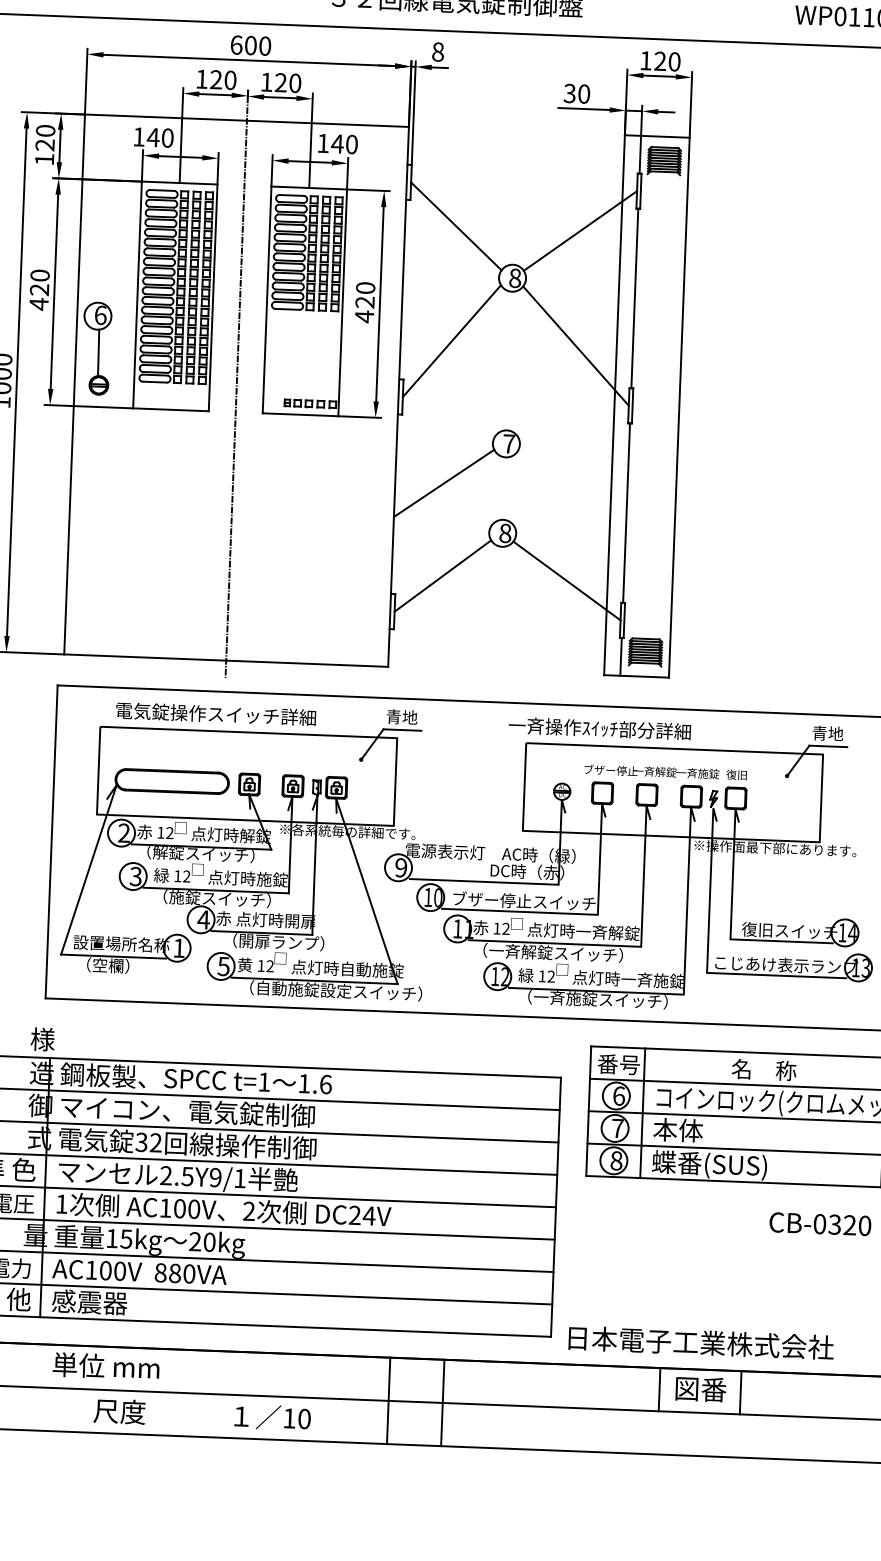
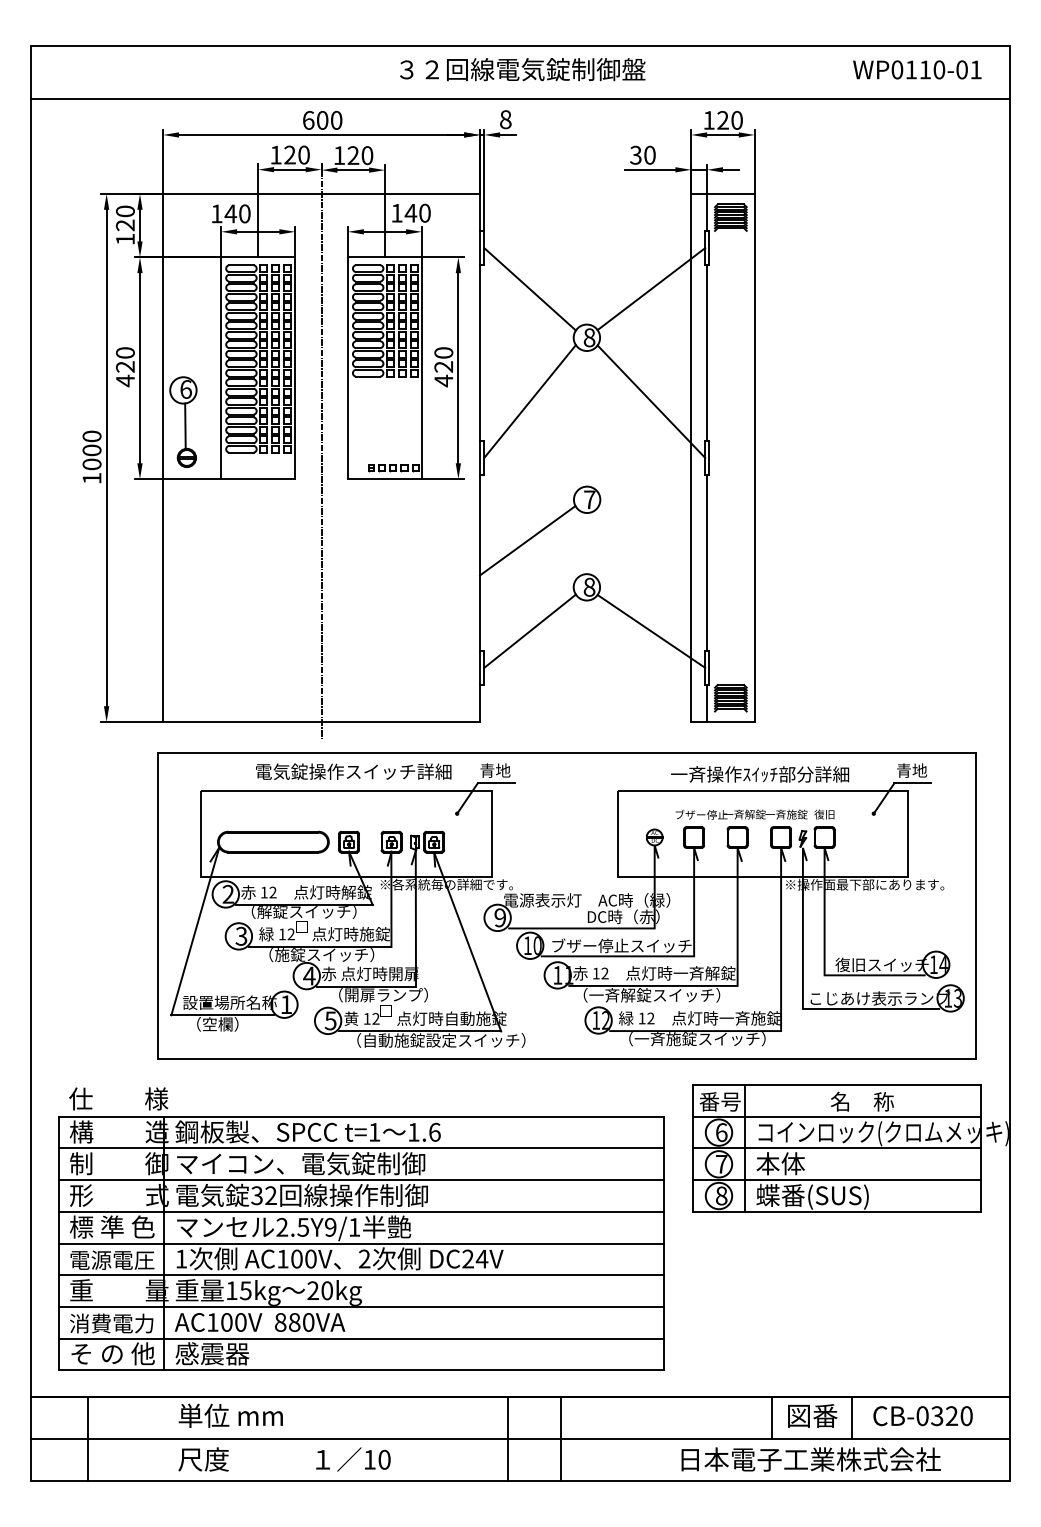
text: (215, 713) -> (353, 771), moved
text: (600, 728) -> (760, 774), moved
text: (819, 1224) -> (922, 1416), moved
text: (700, 1342) -> (810, 1459), moved
text: (202, 1414) -> (284, 1459), moved

